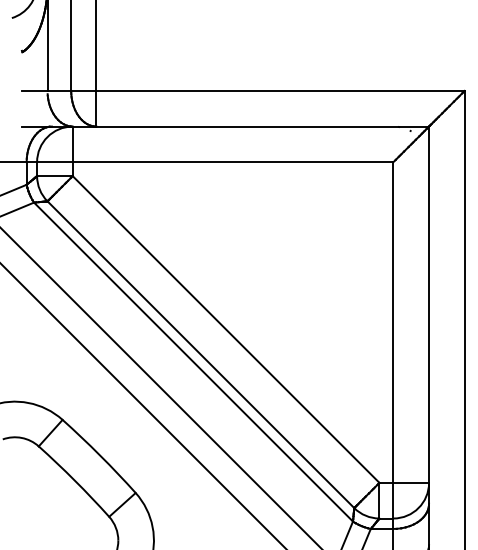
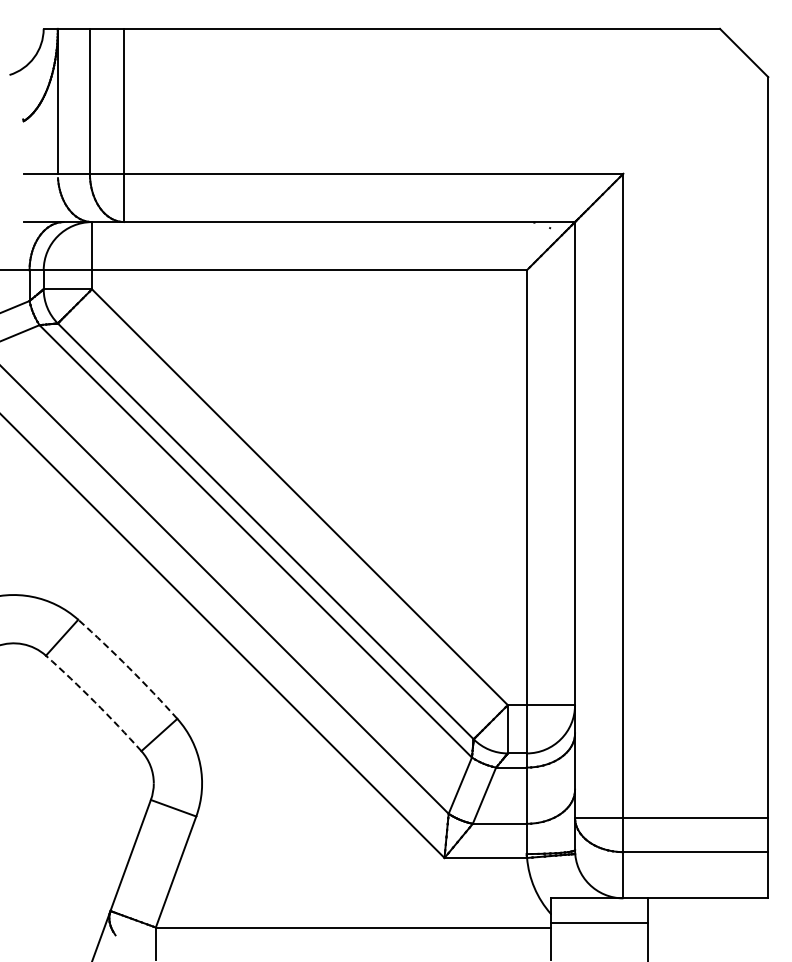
arc: (100, 455) -> (129, 668), solid -> dashed
arc: (74, 480) -> (94, 702), solid -> dashed

